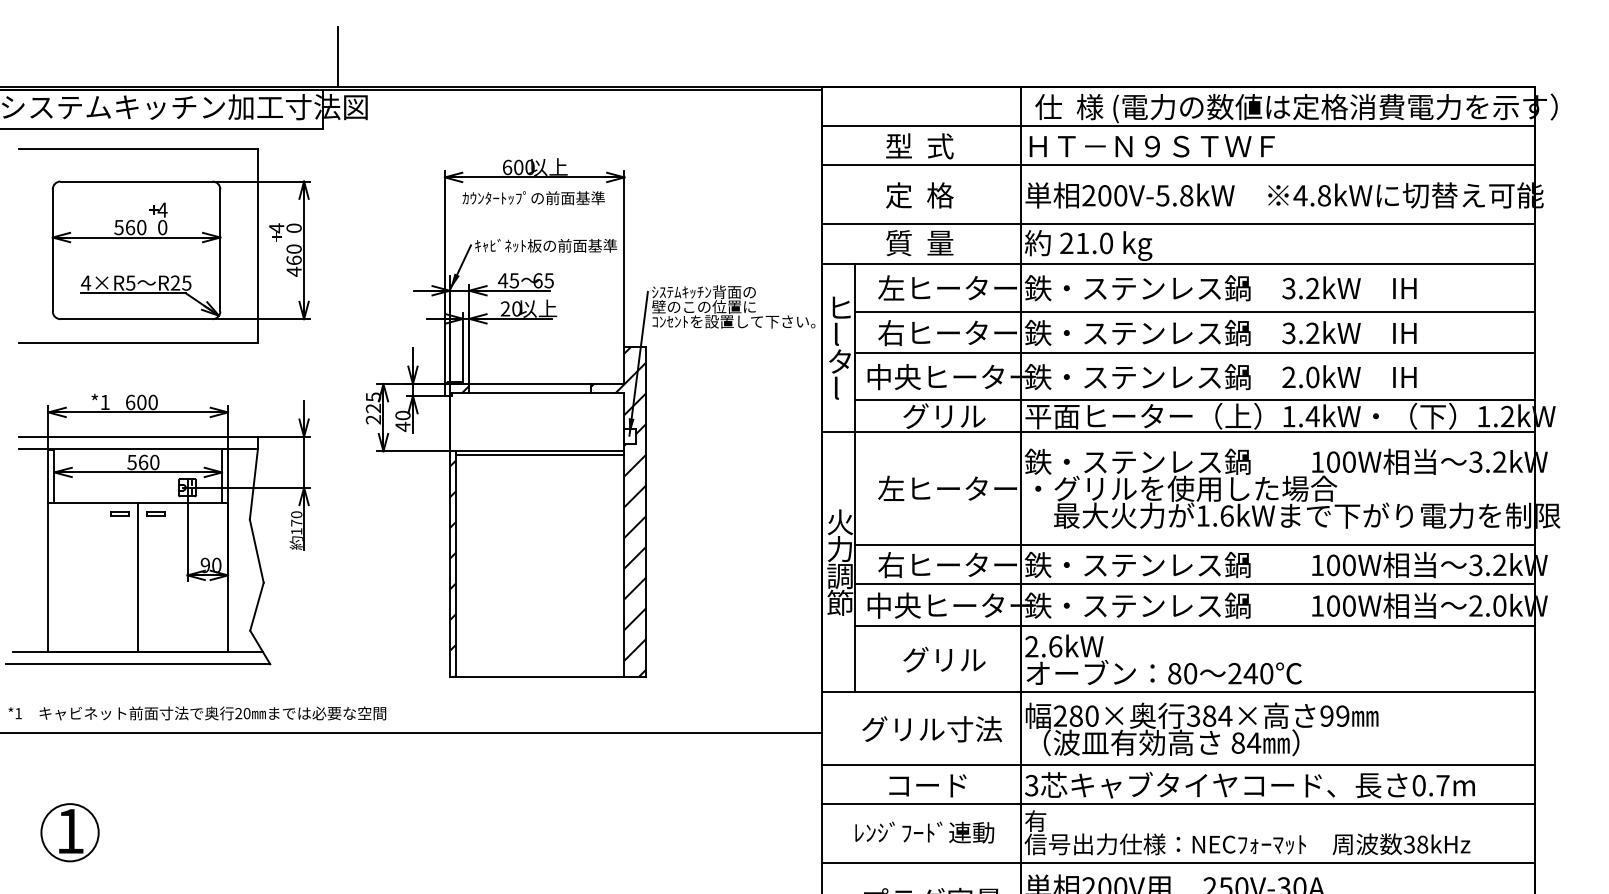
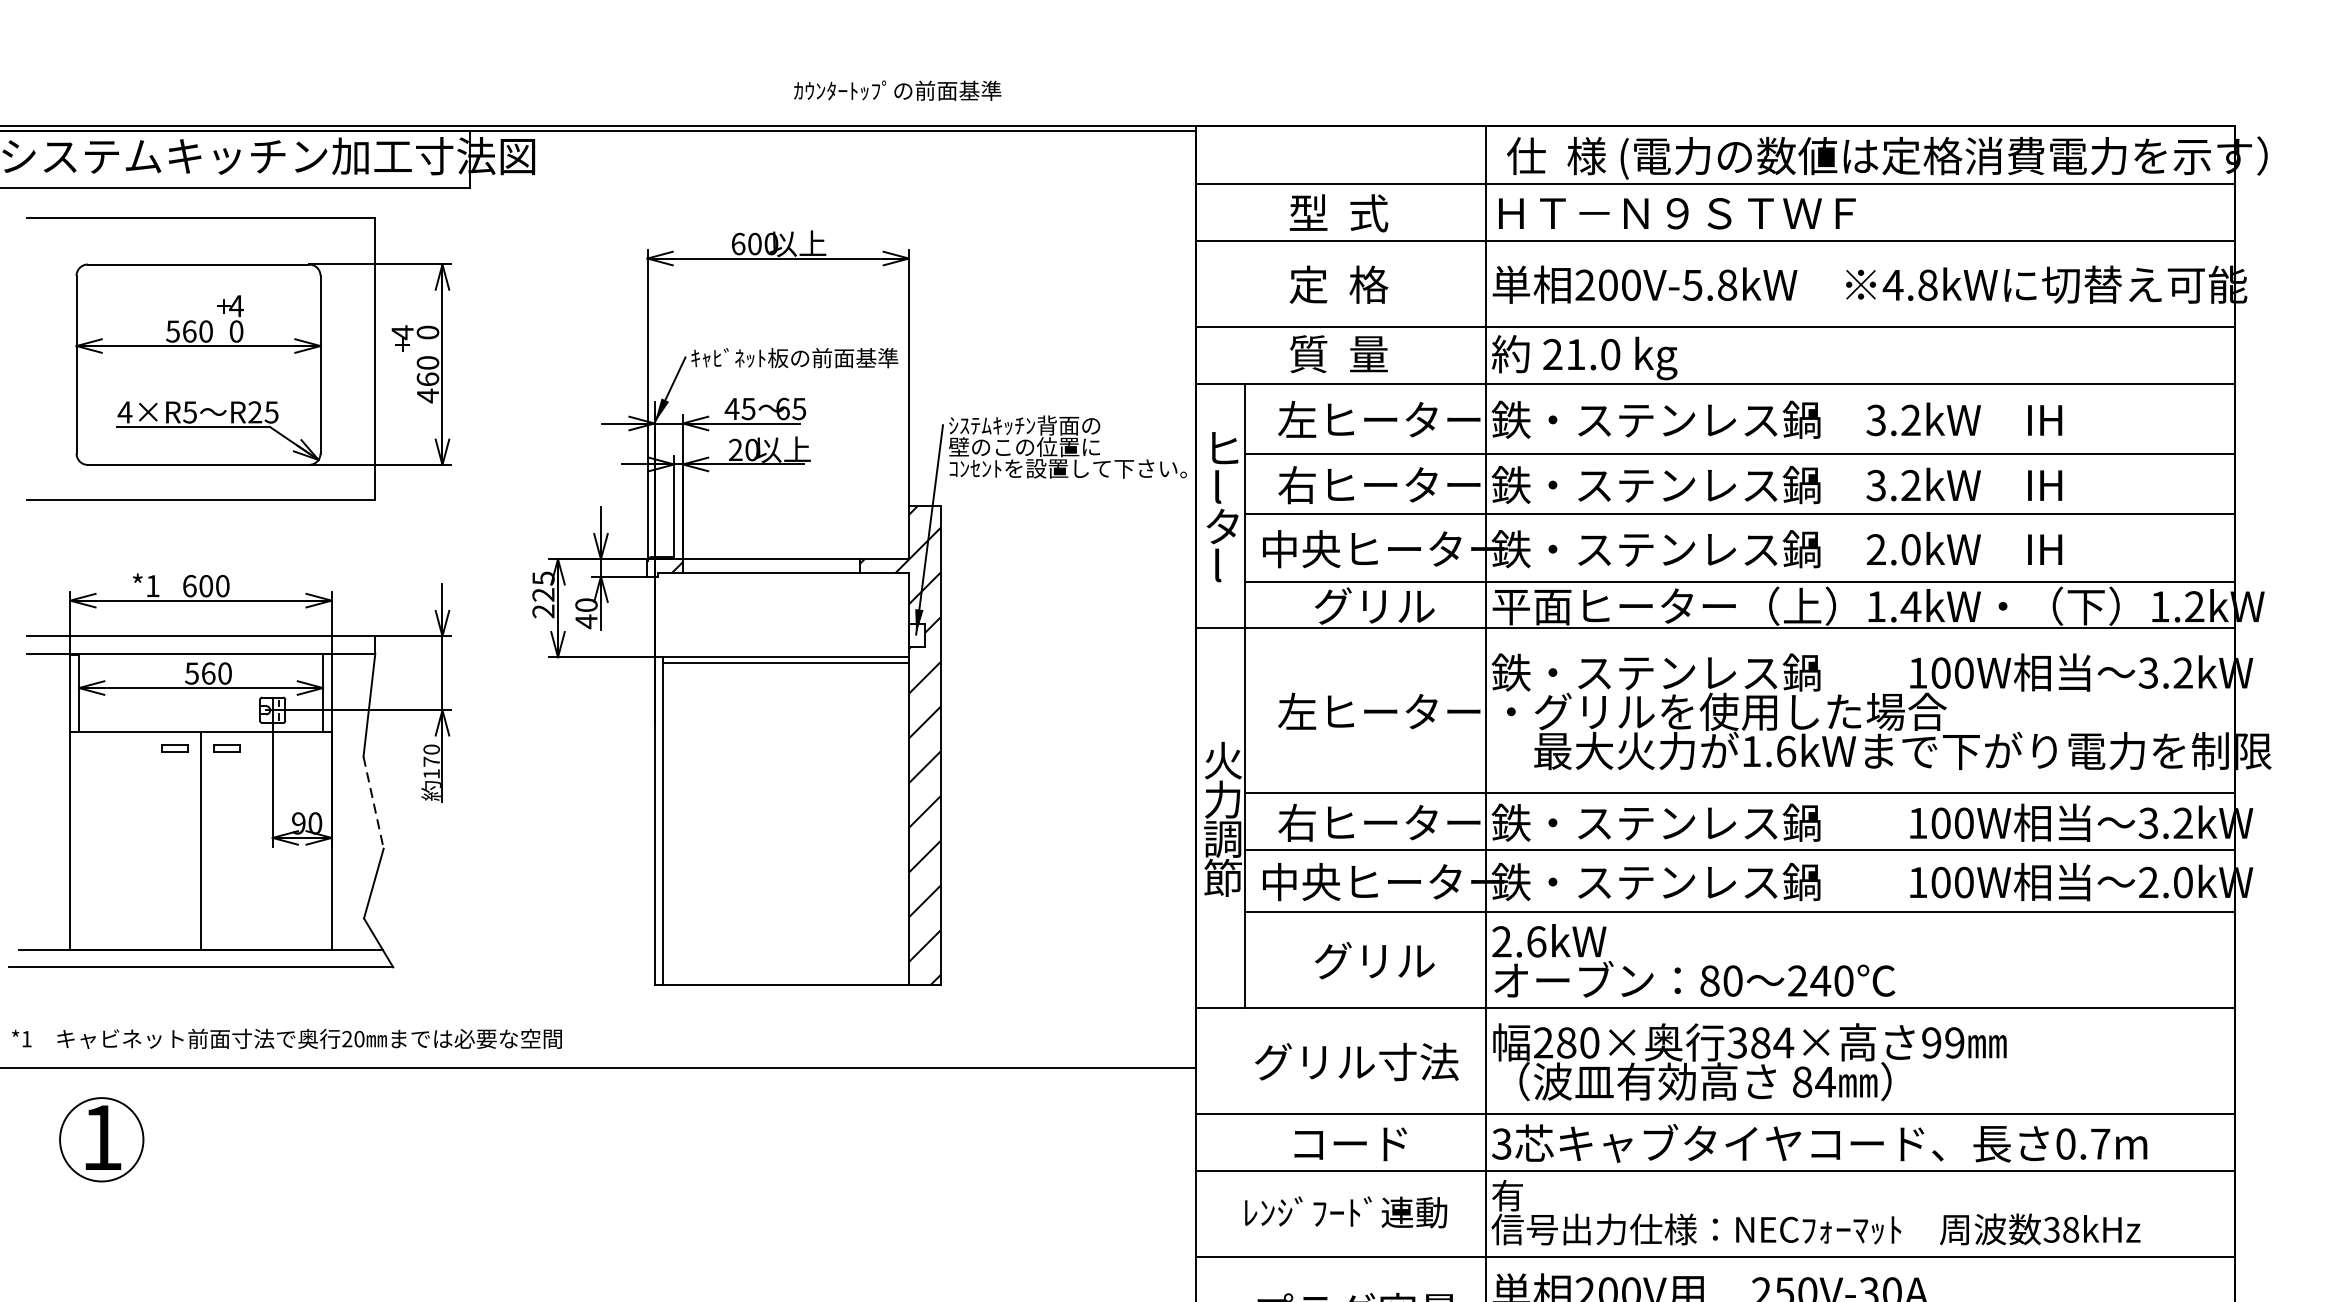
line: (338, 56) -> (492, 82), removed
text: (533, 198) -> (897, 91), moved
line: (256, 551) -> (373, 803), solid -> dashed
hatch: (452, 568) -> (658, 827), removed
part: (69, 832) -> (100, 1139), moved

